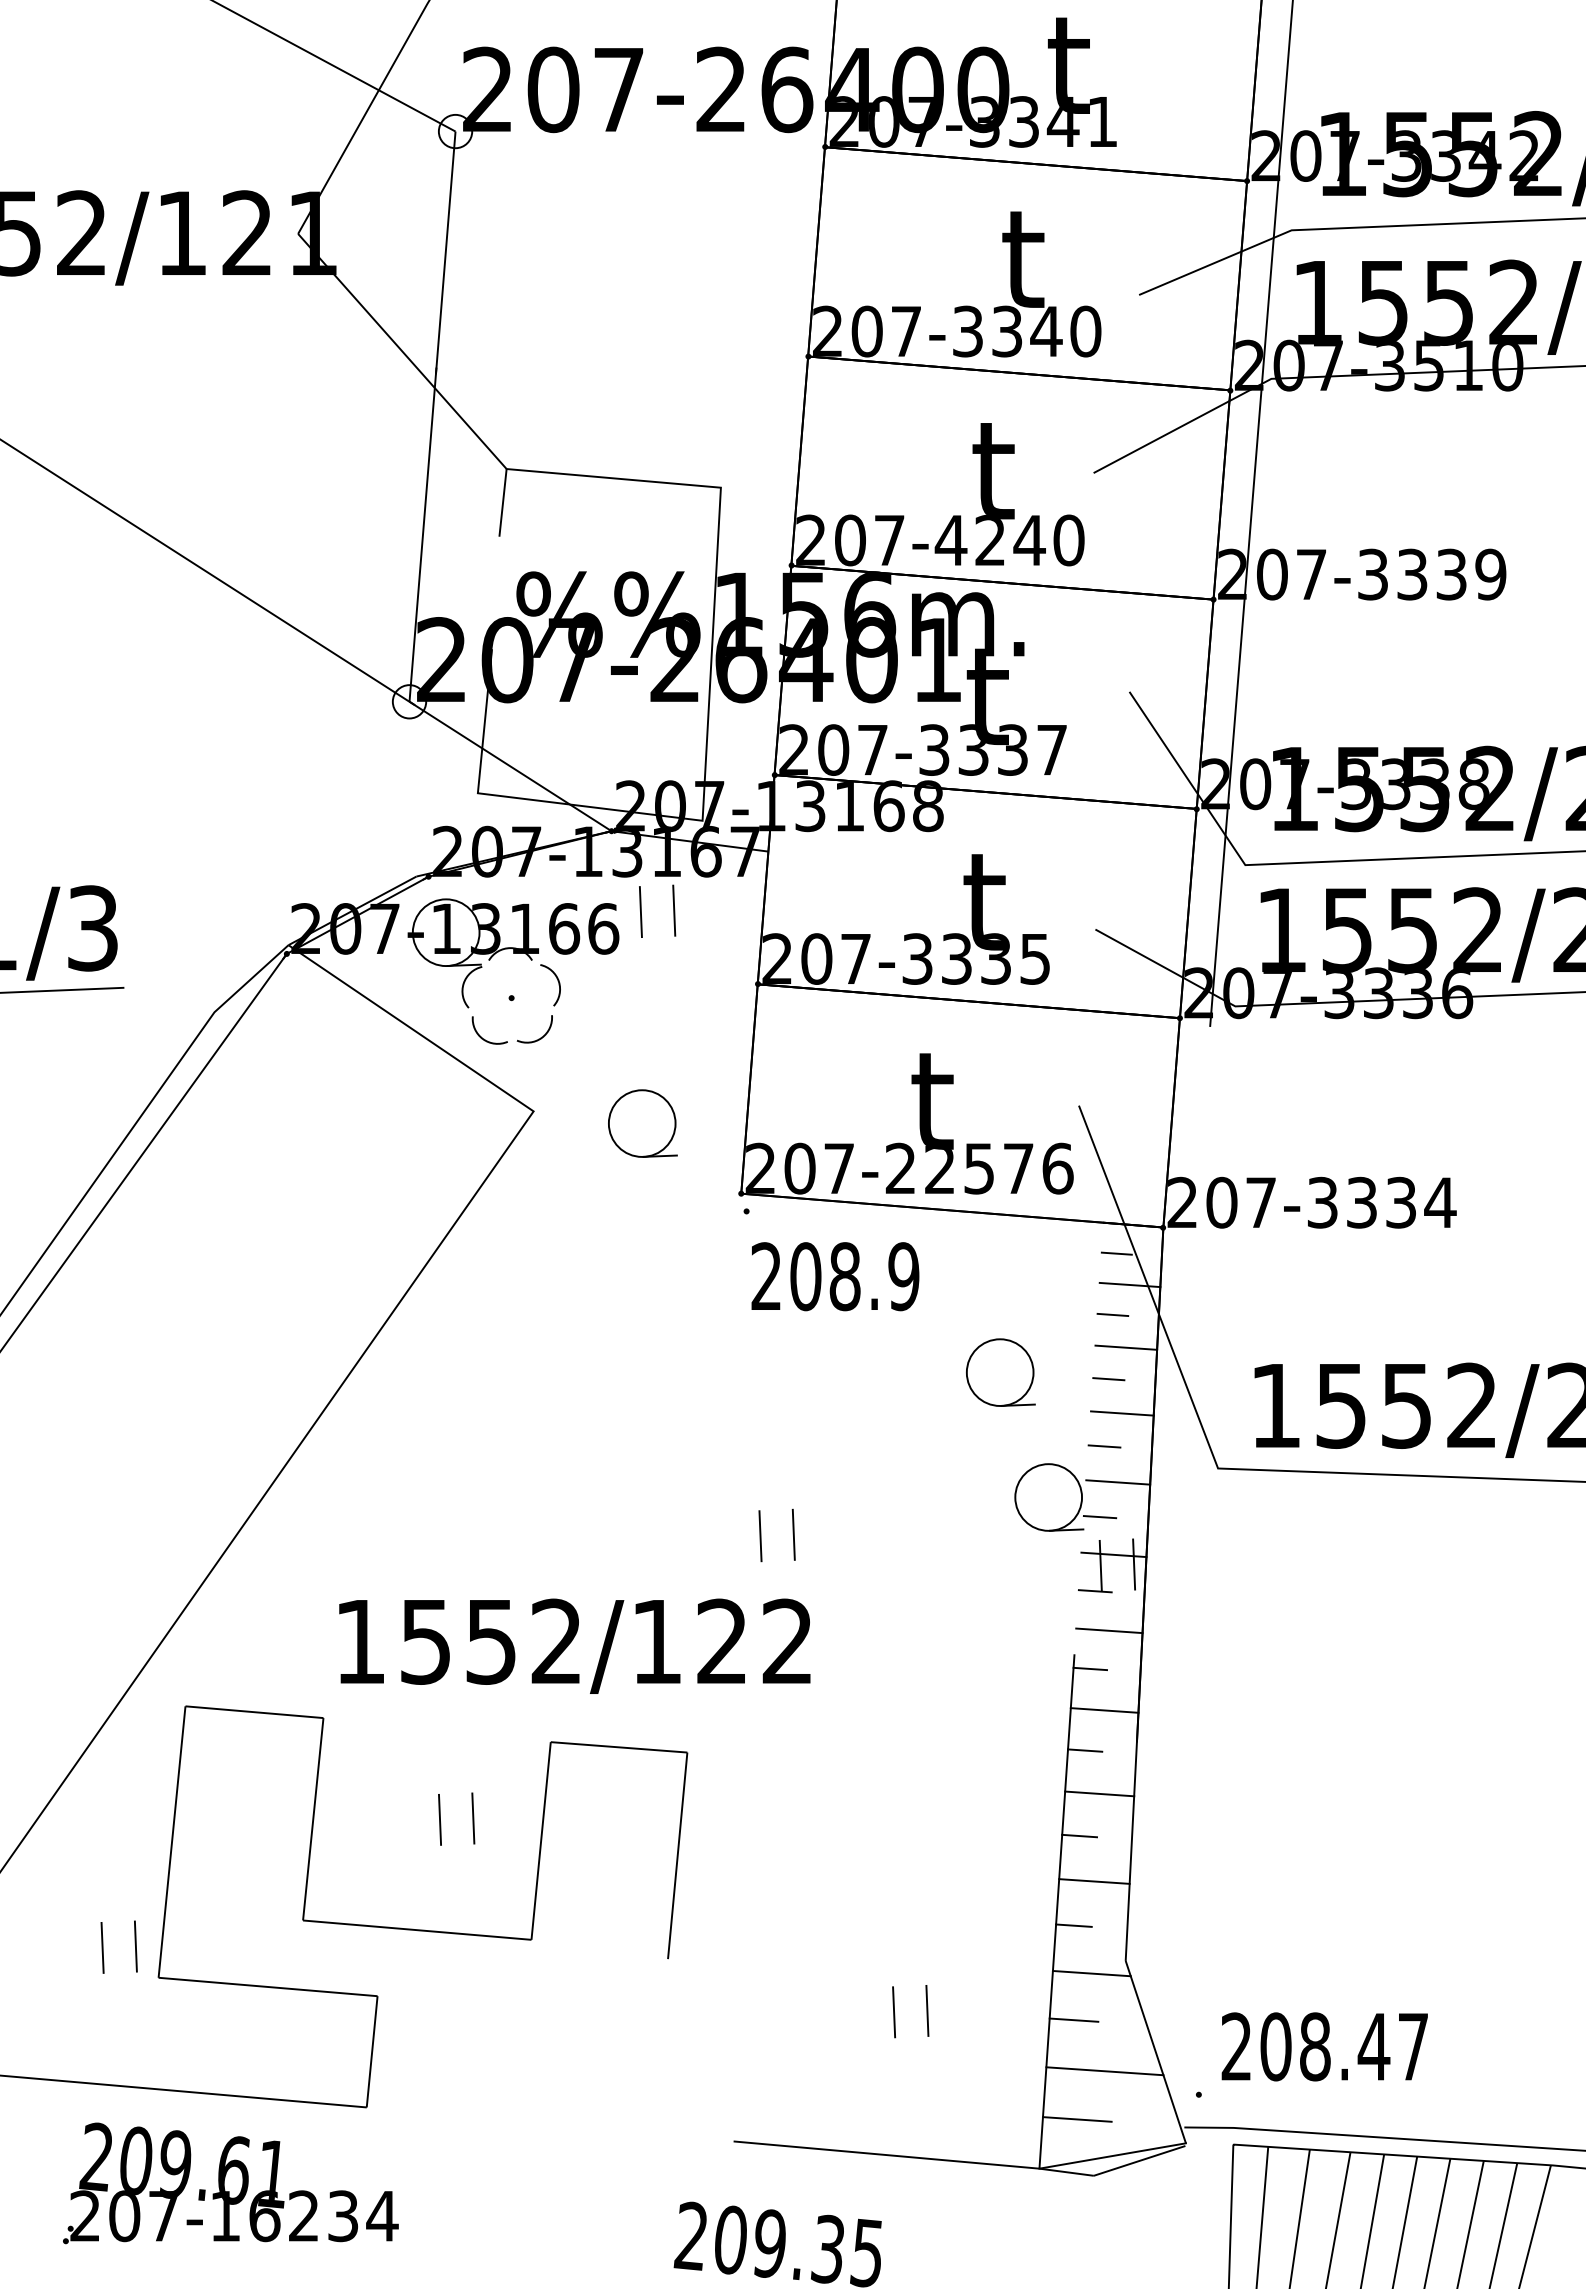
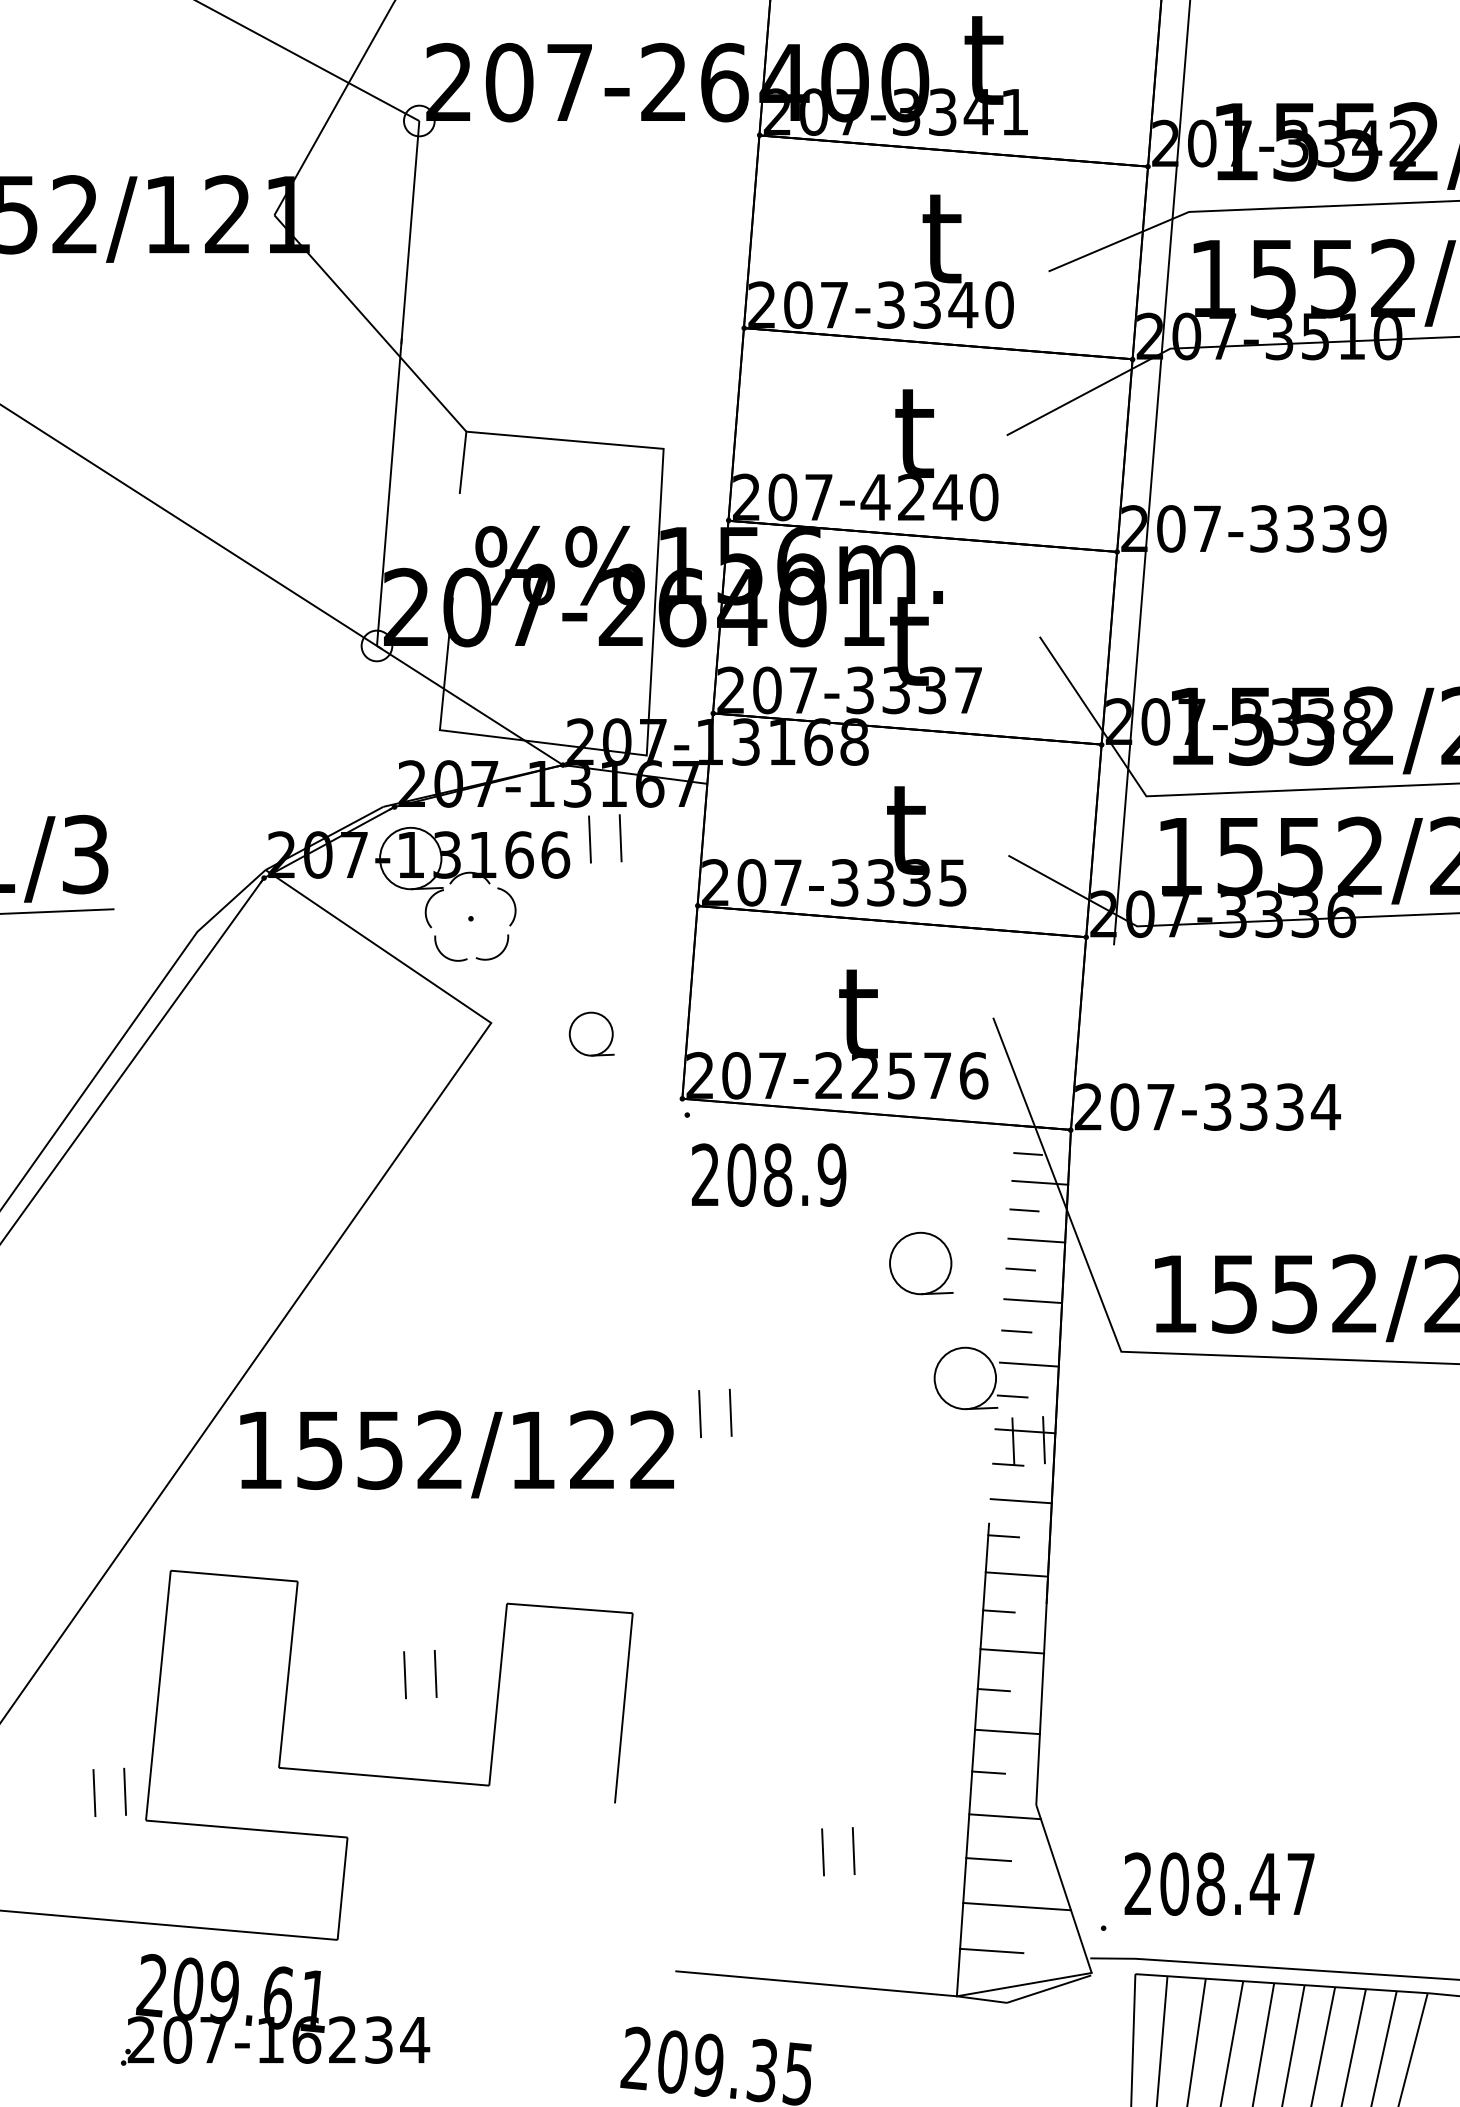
part: (642, 1122) -> (591, 1033), size x0.7
text: (574, 1646) -> (456, 1454), moved
text: (230, 2183) -> (275, 2009), moved

